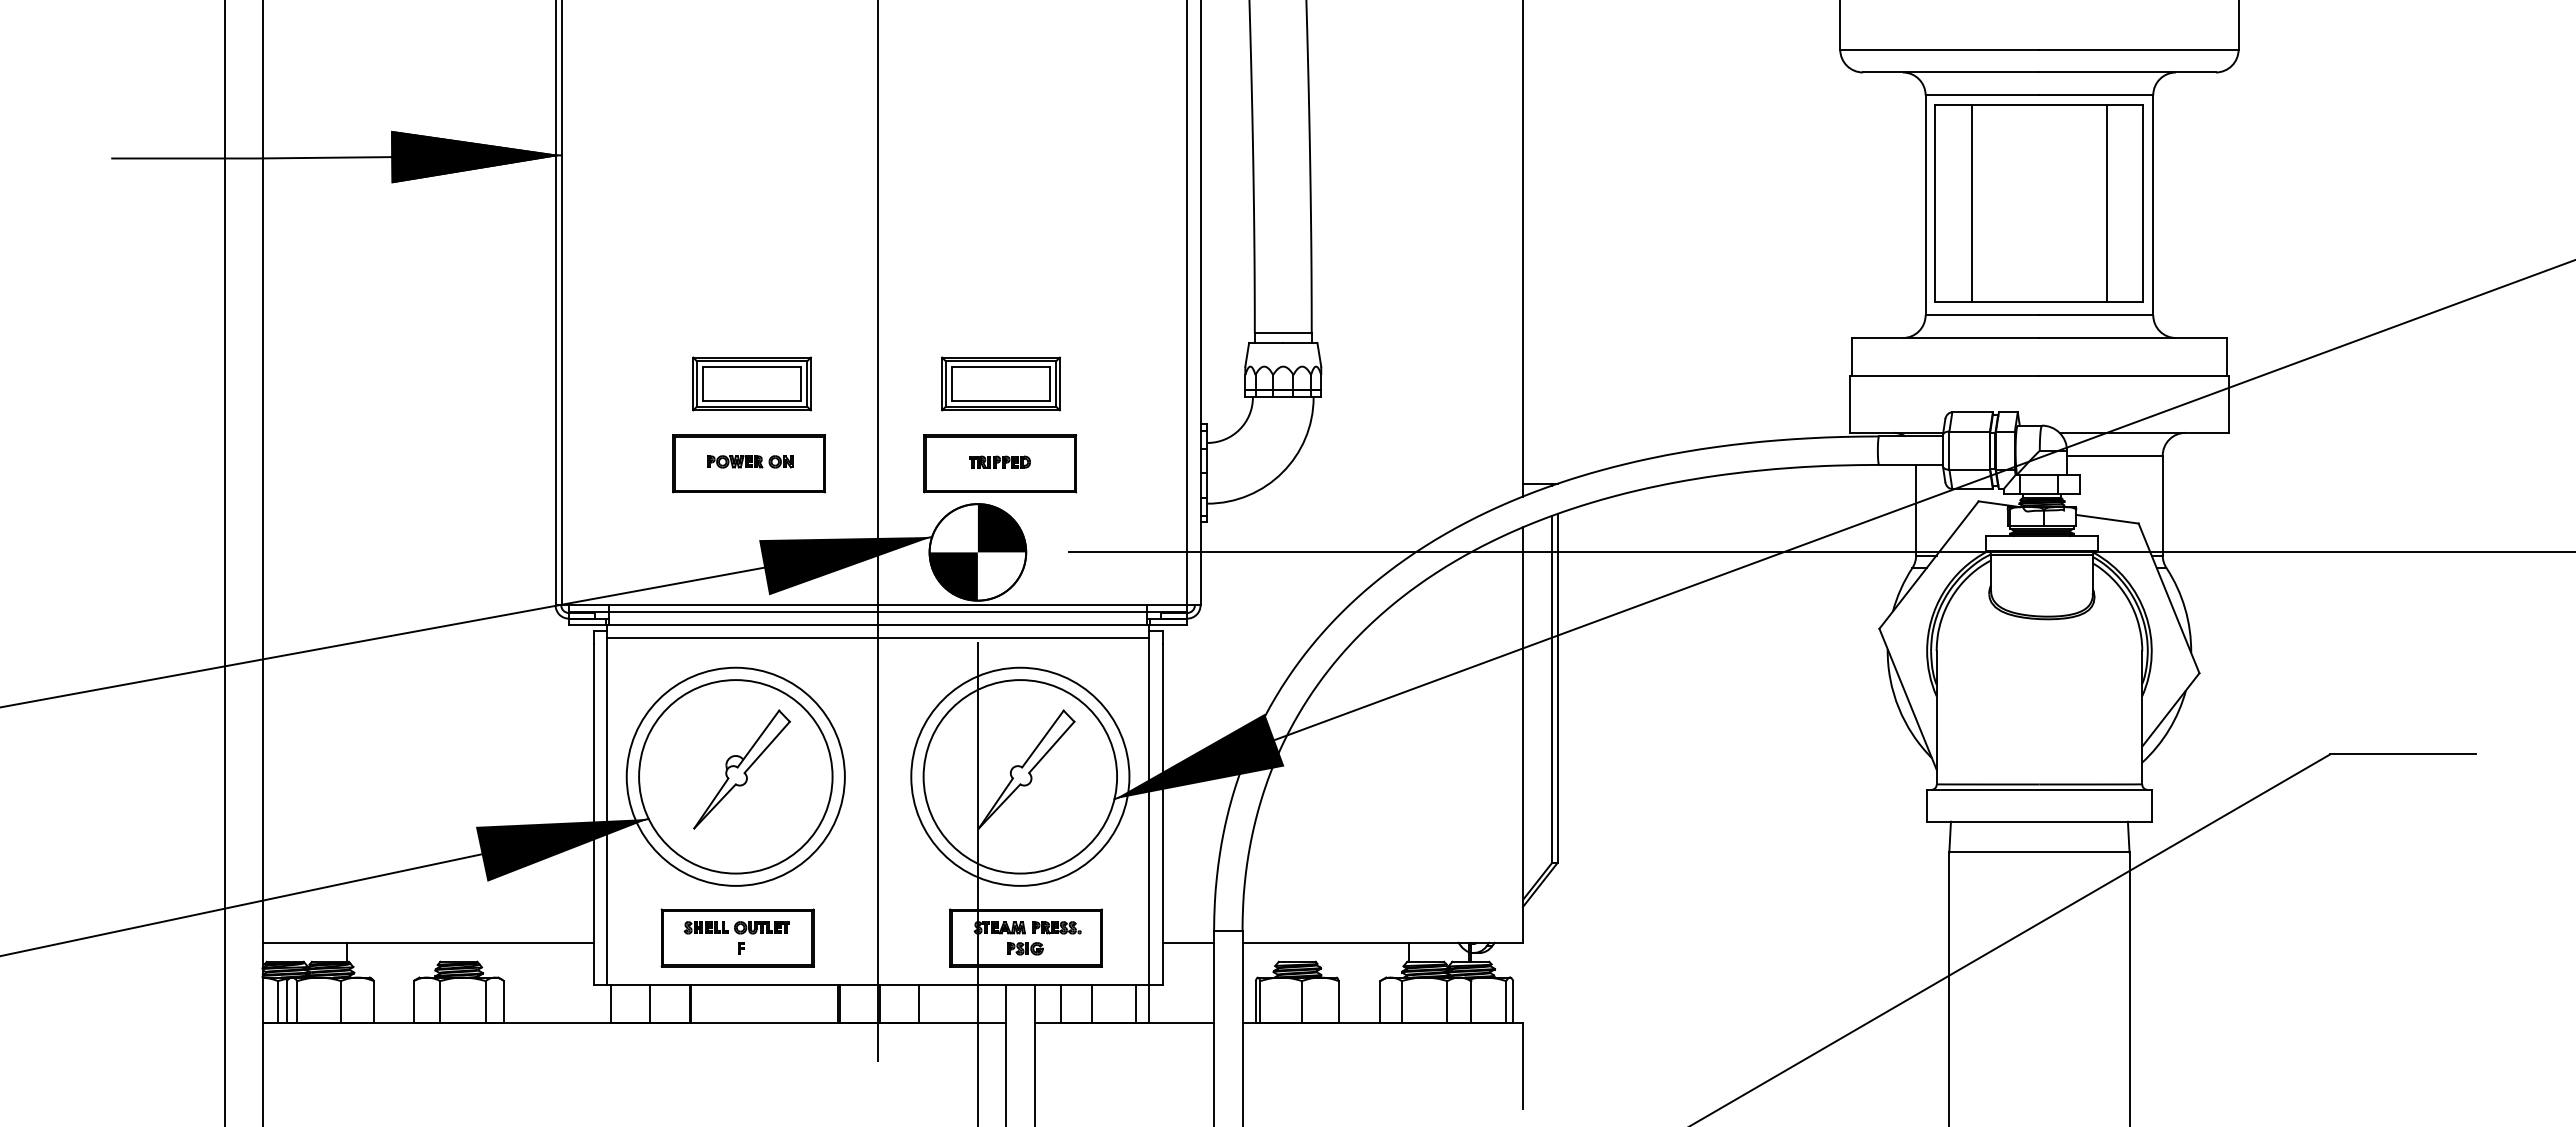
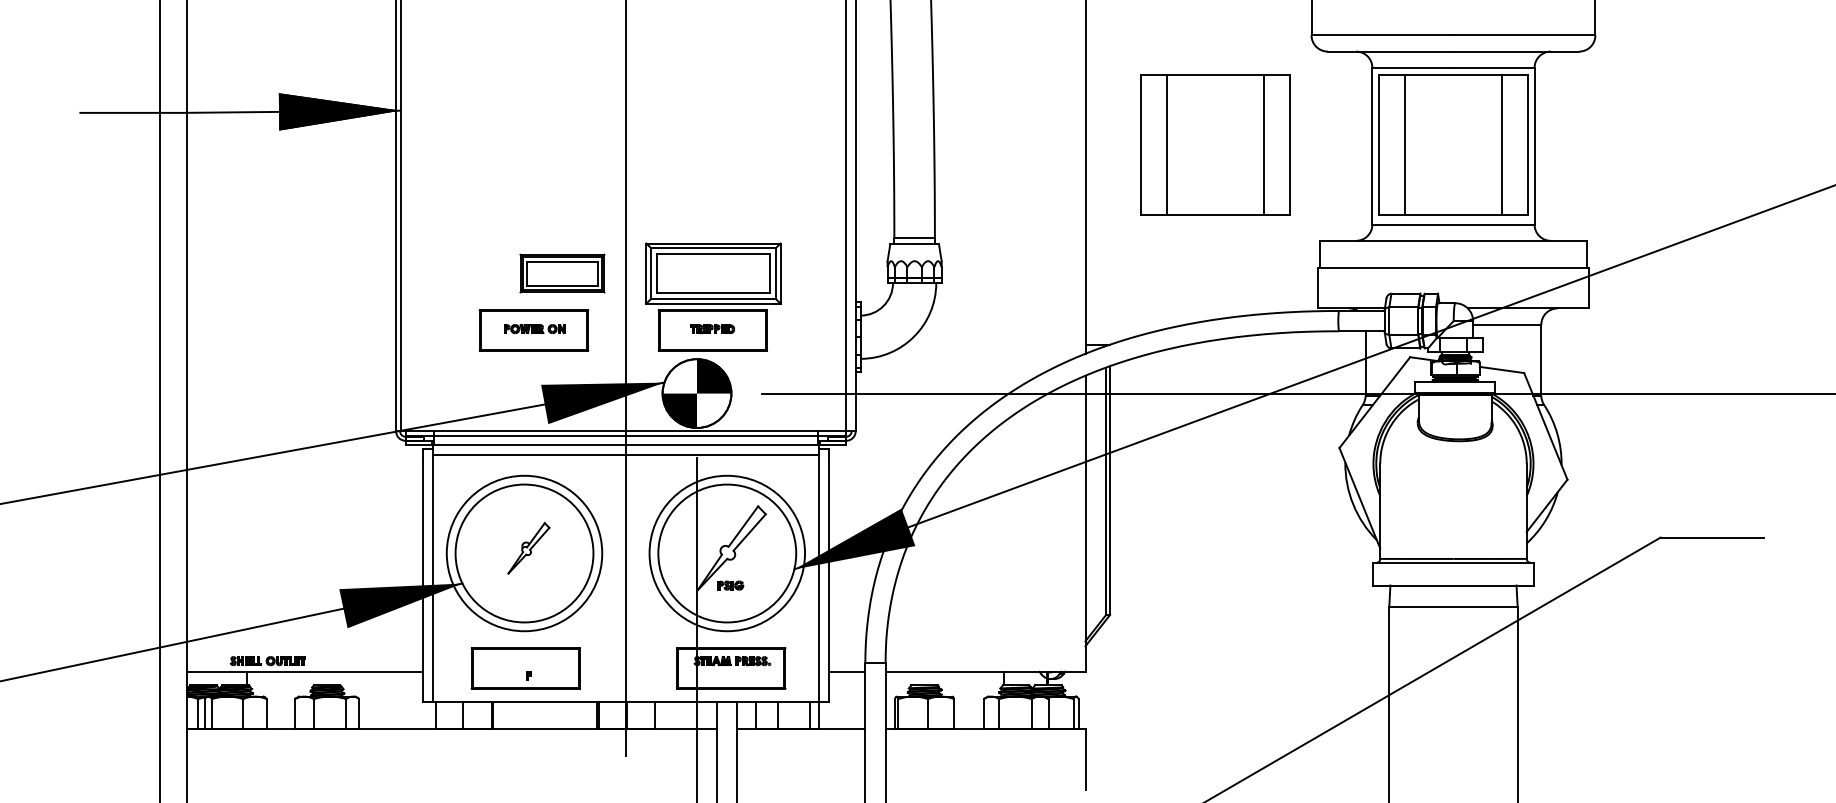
part: (1704, 203) -> (1214, 144), added
part: (751, 383) -> (562, 273), moved
part: (1000, 383) -> (713, 273), size x1.6
part: (741, 769) -> (528, 548), size x0.6
part: (736, 927) -> (267, 660), moved
part: (1025, 948) -> (730, 585), moved

